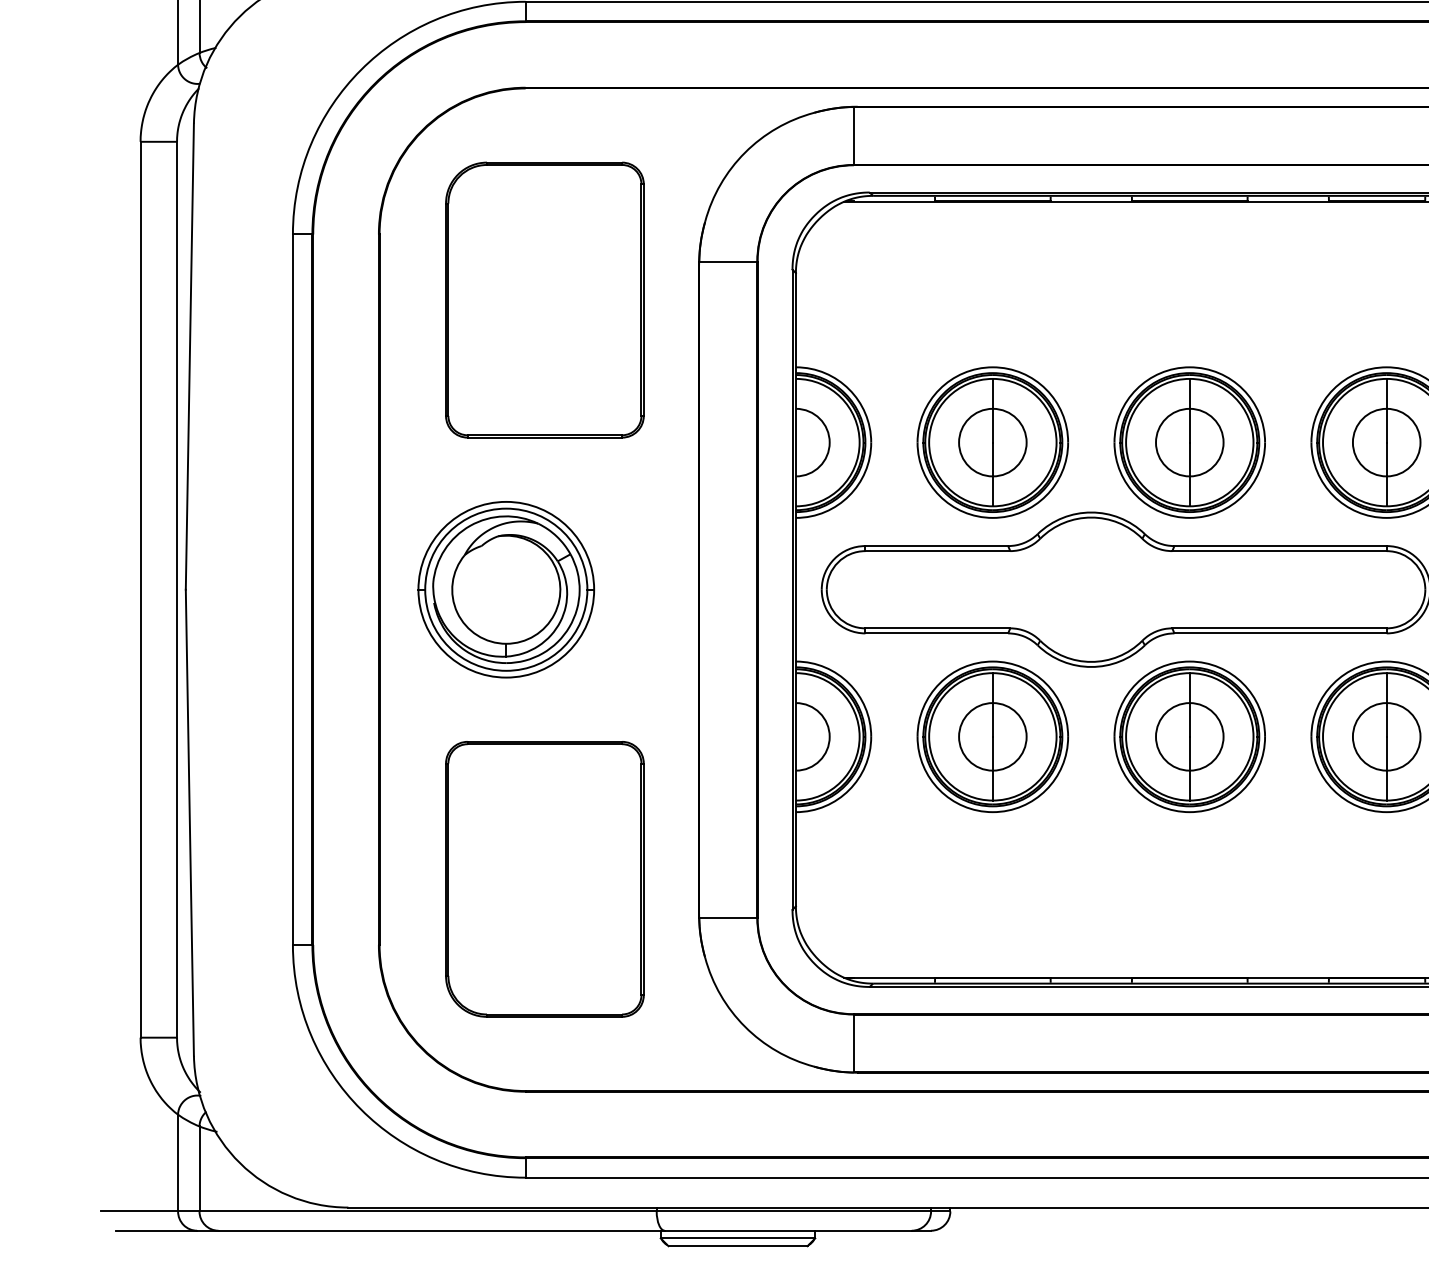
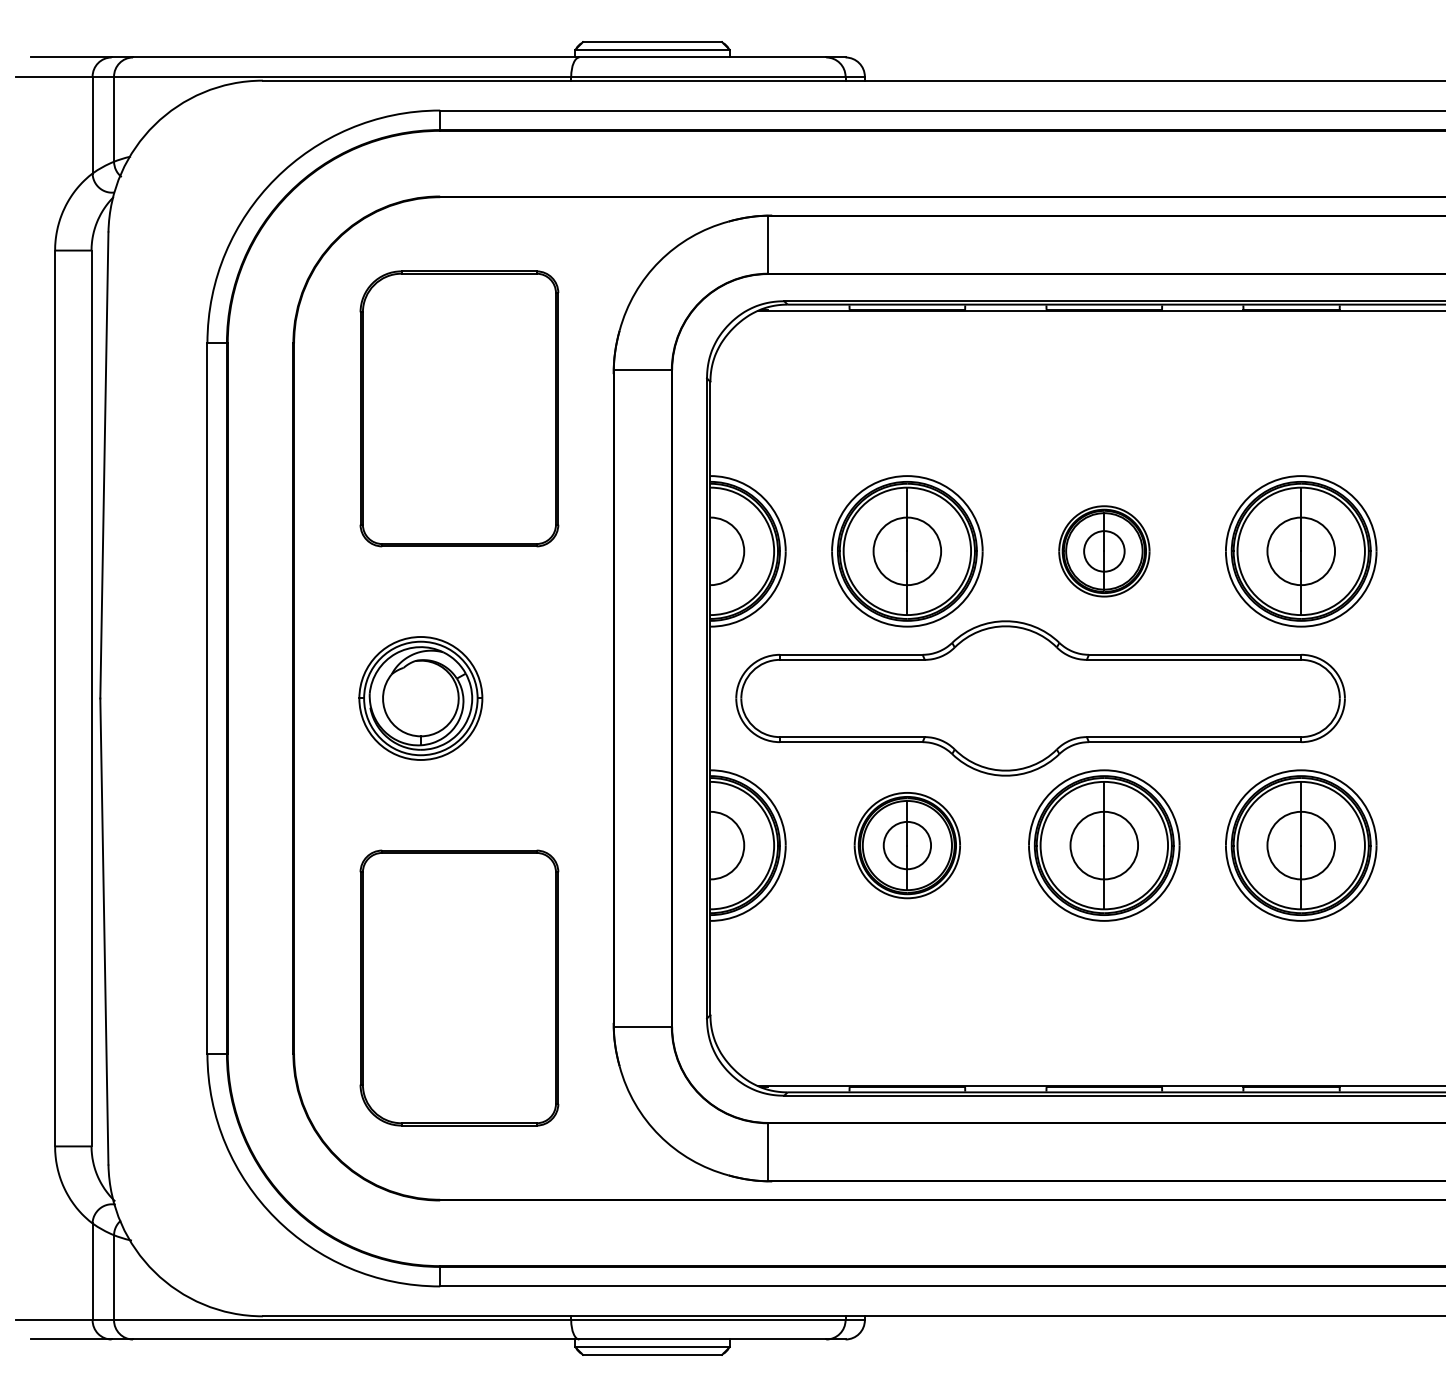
part: (1189, 442) -> (1104, 551), size x0.6
part: (505, 589) -> (420, 698), size x0.7
part: (992, 736) -> (907, 845), size x0.7

